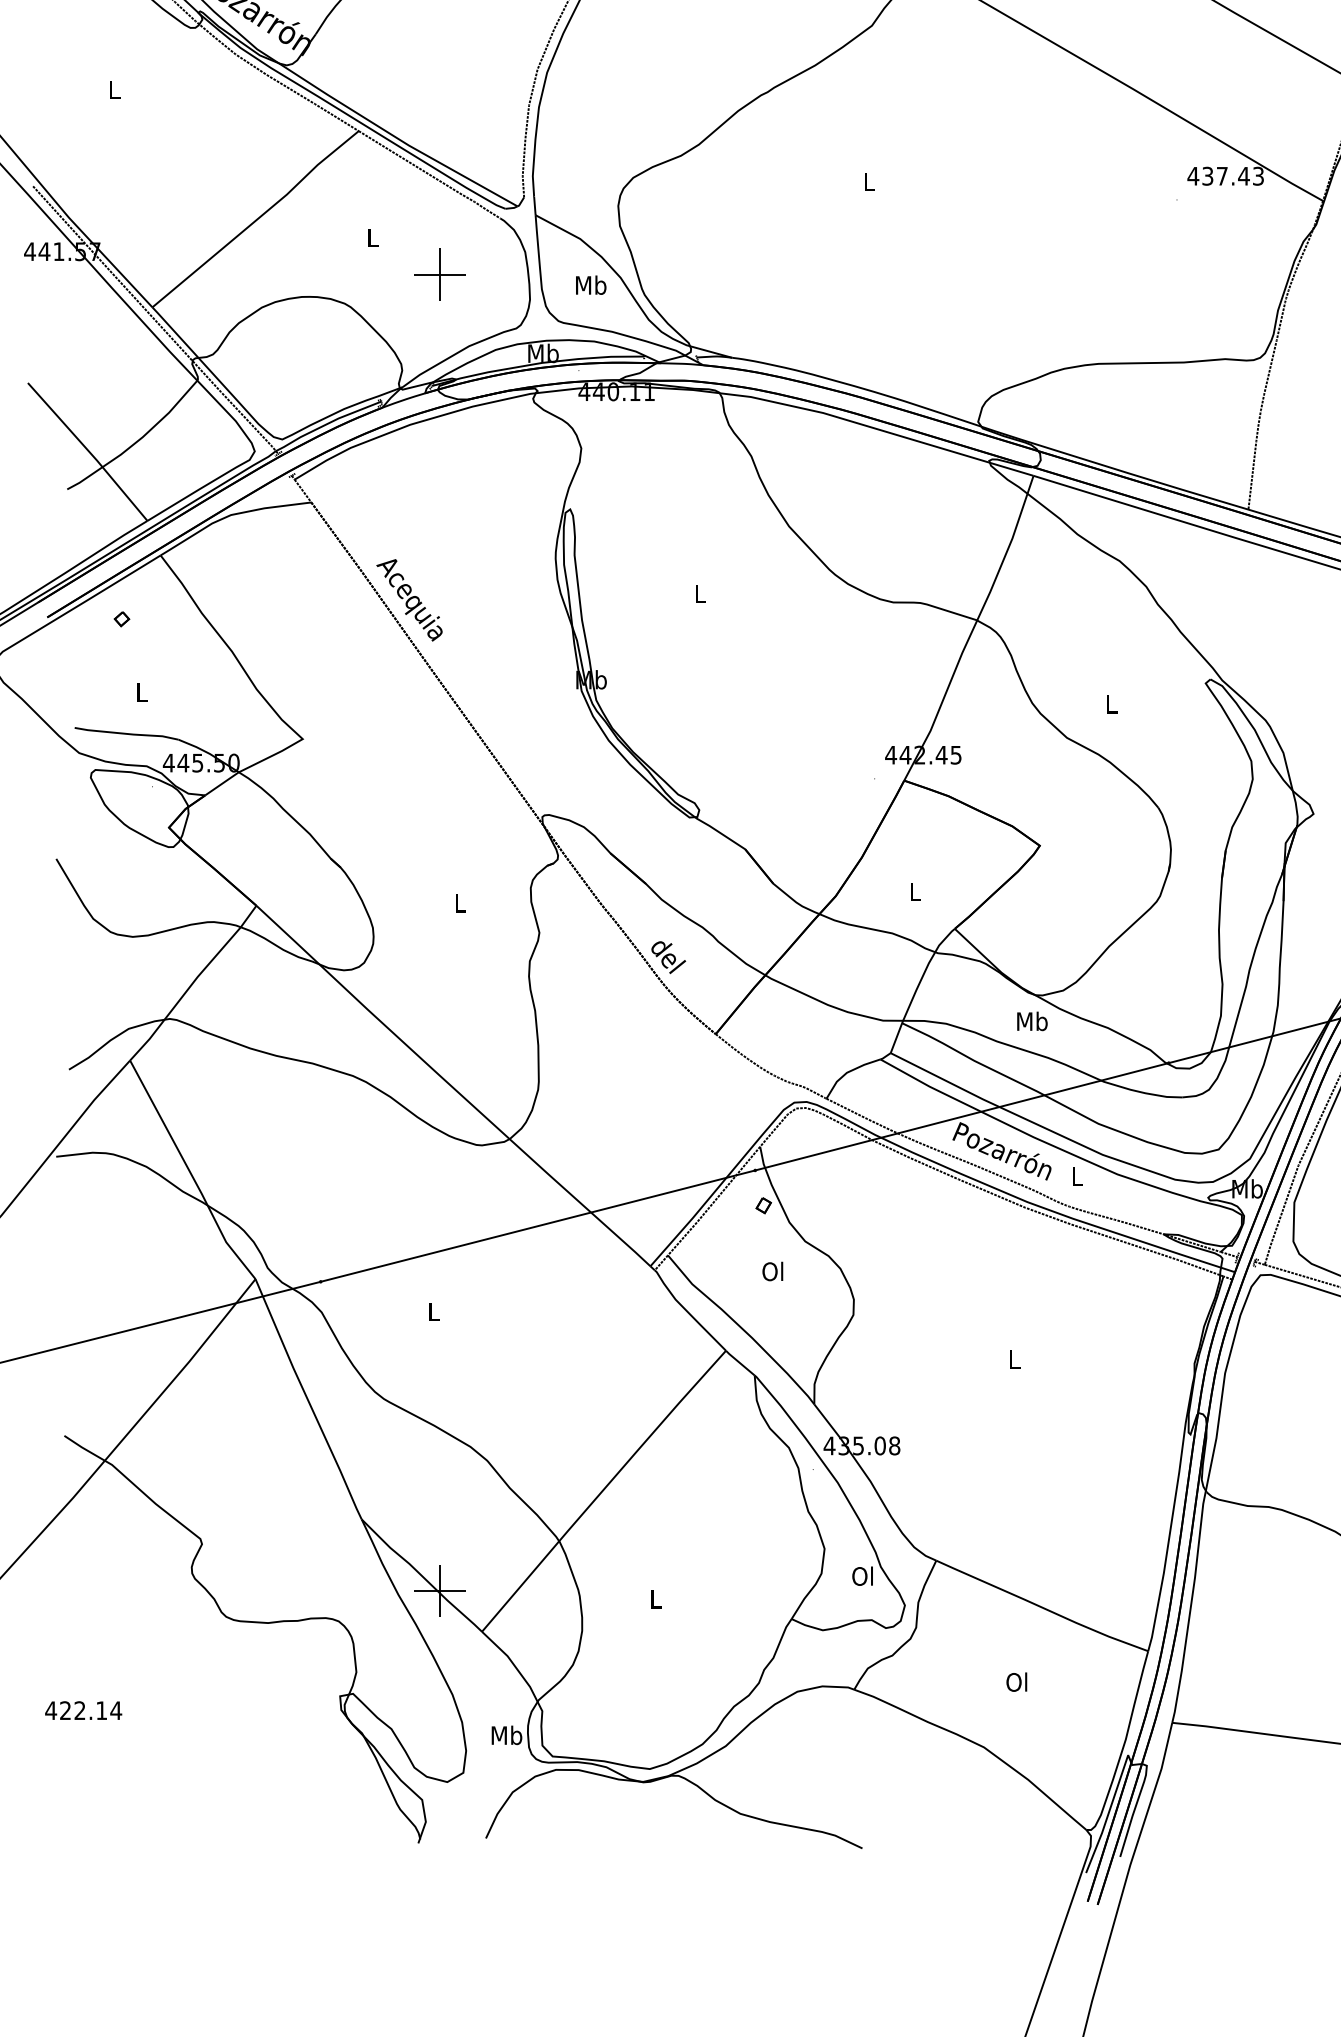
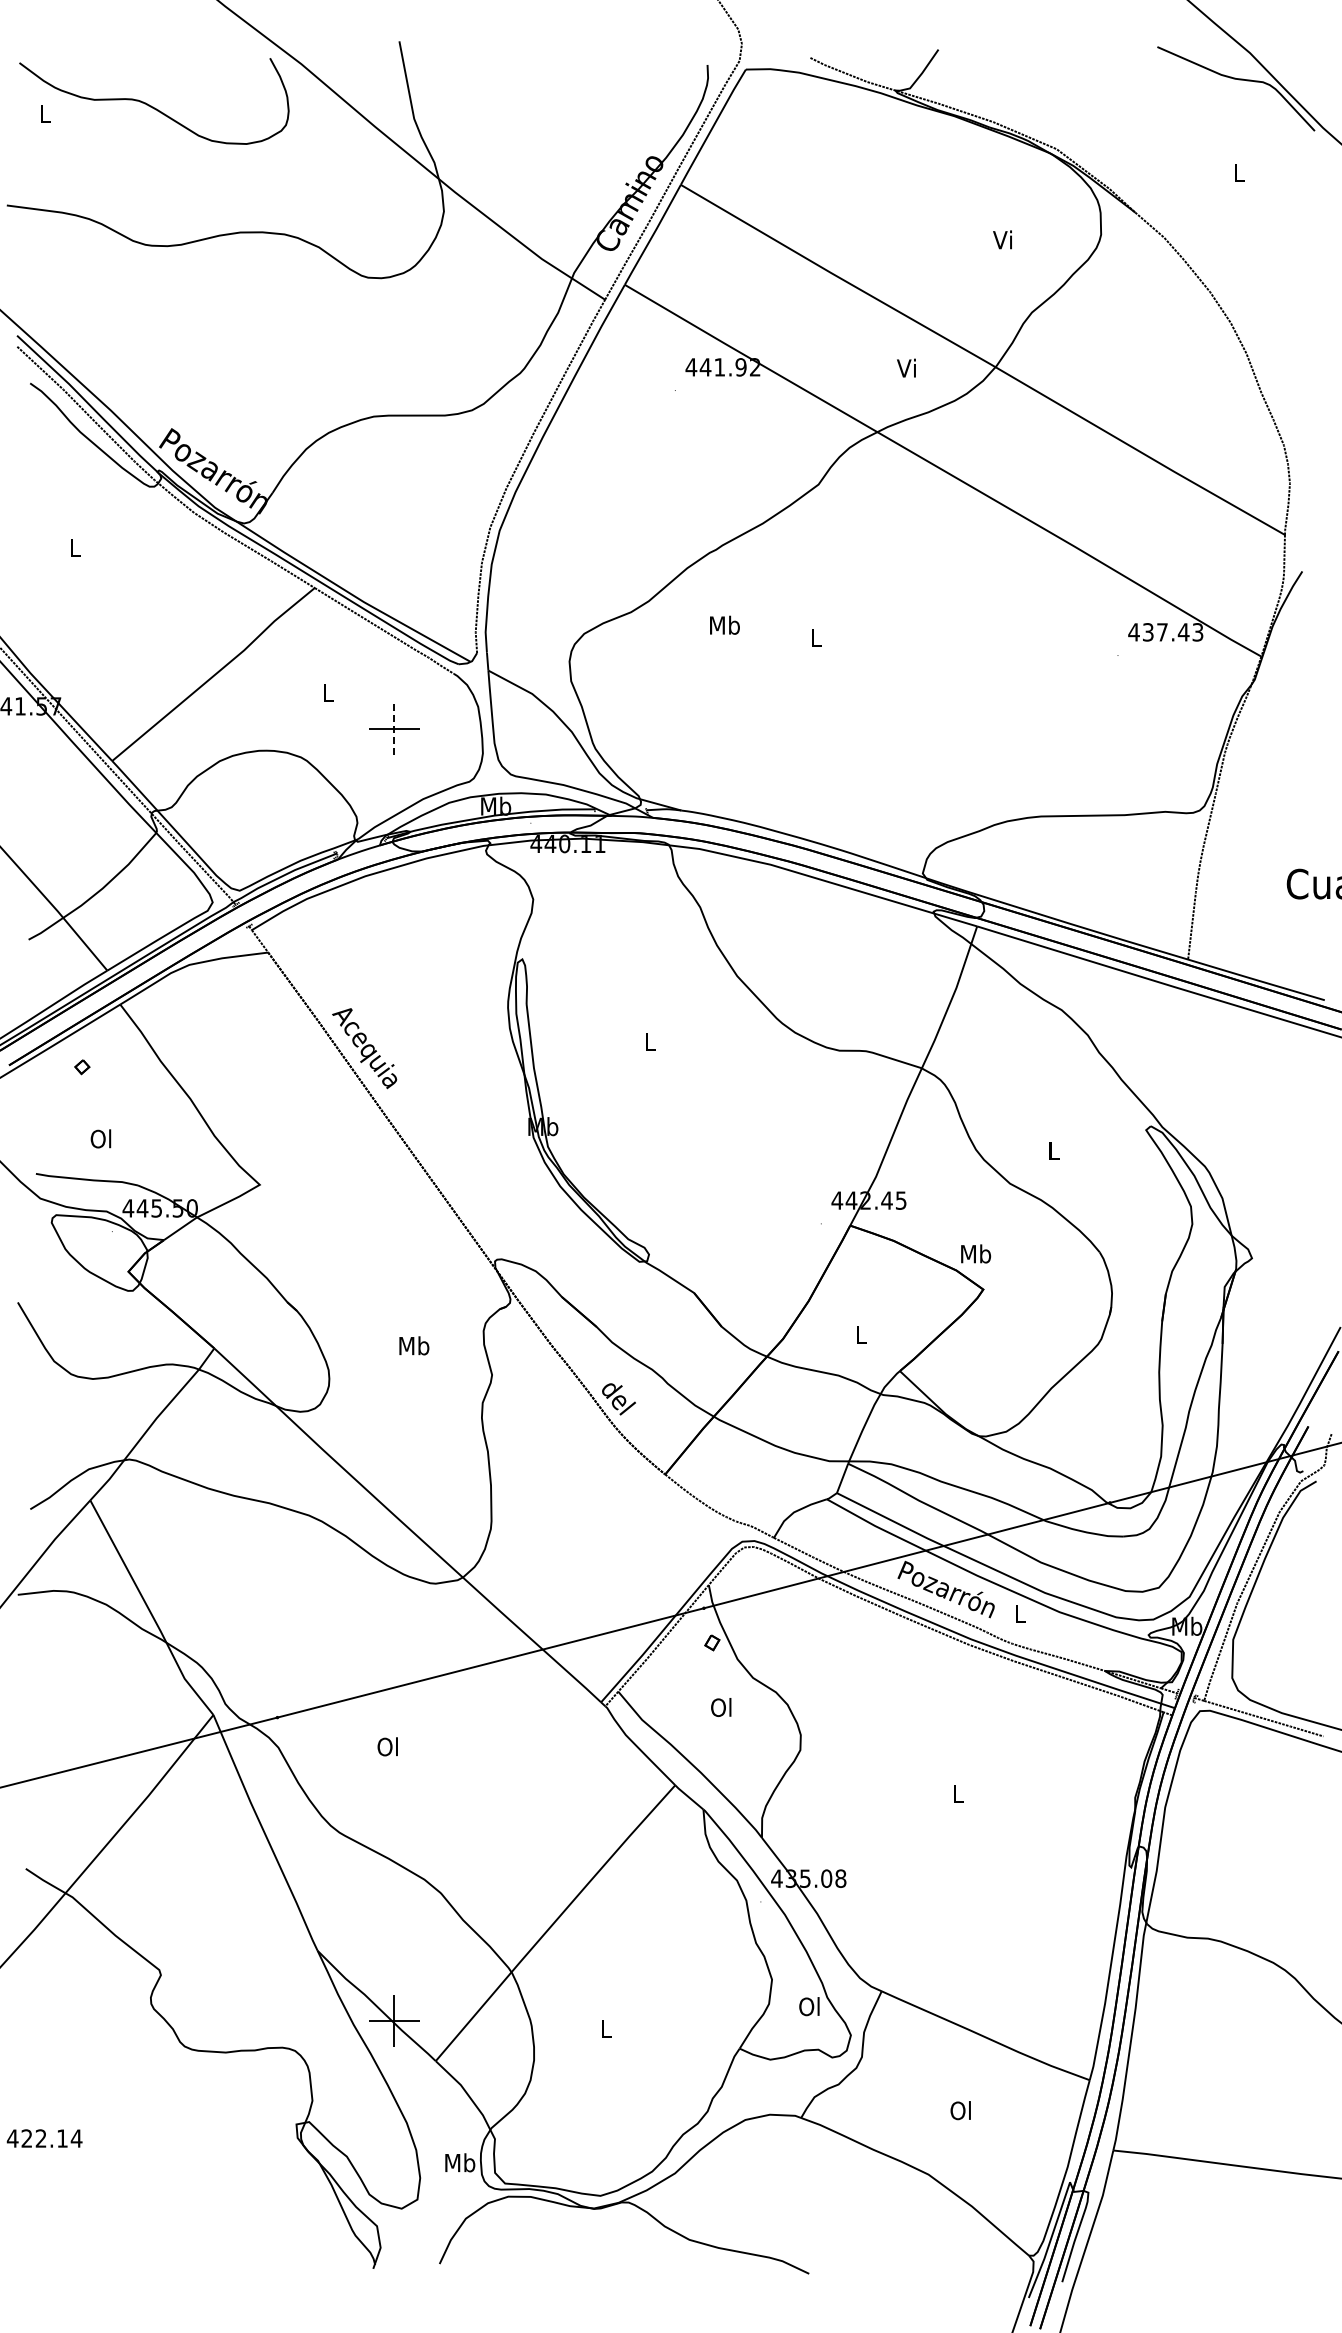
line: (439, 275) -> (394, 729), solid -> dashed
text: (590, 284) -> (724, 624), moved
text: (140, 691) -> (100, 1138), L -> Ol
text: (460, 902) -> (414, 1345), L -> Mb
text: (1032, 1020) -> (976, 1253), moved
text: (432, 1311) -> (387, 1746), L -> Ol

